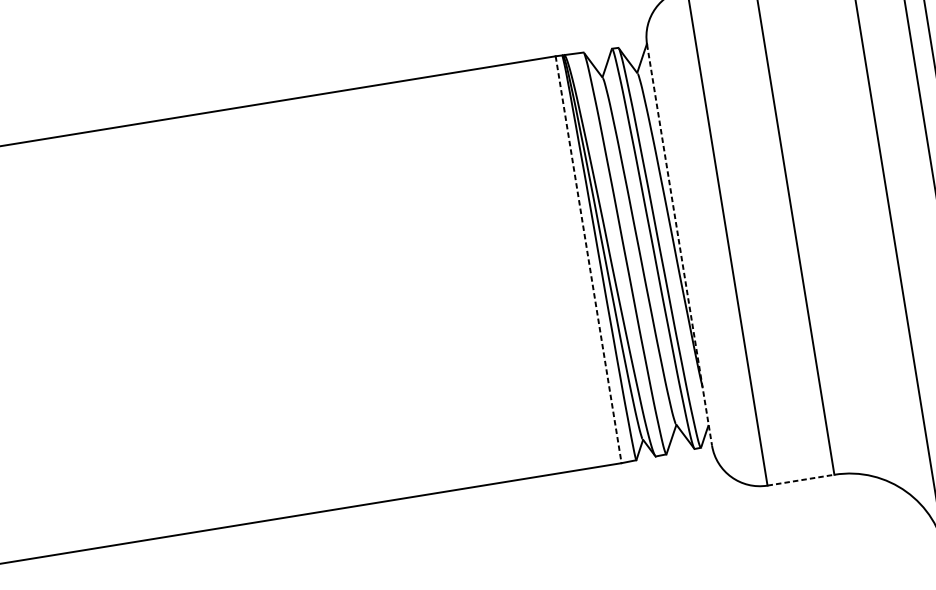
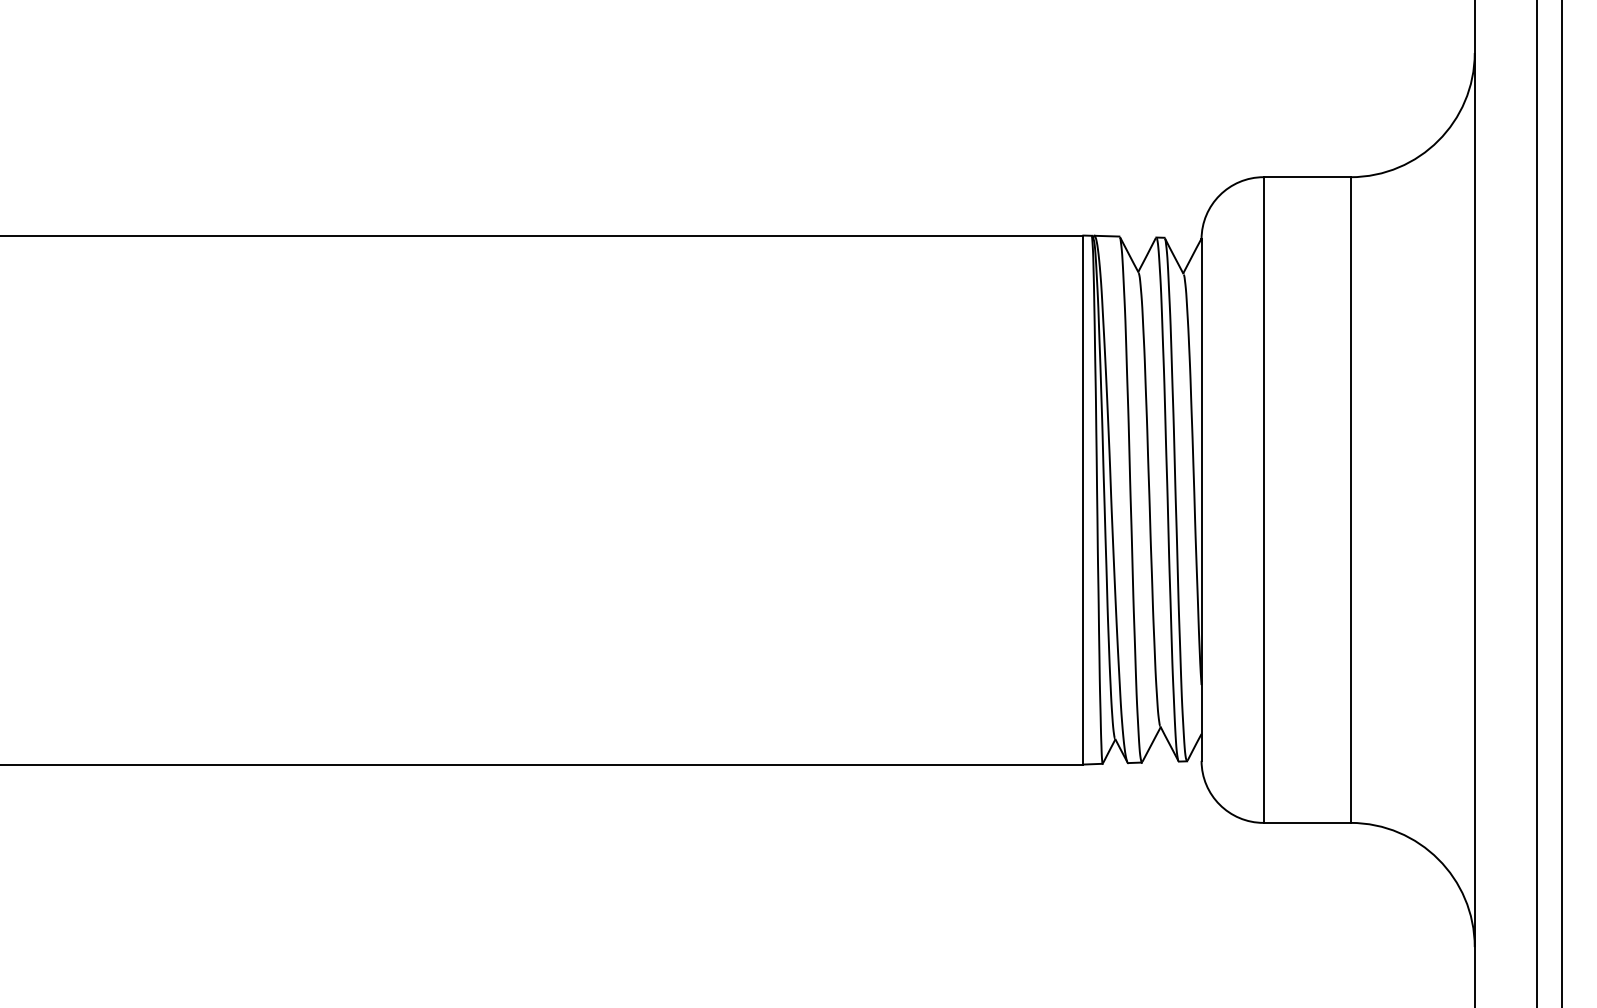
line: (679, 245) -> (1201, 500), dashed -> solid
line: (588, 260) -> (1083, 500), dashed -> solid
line: (801, 479) -> (1307, 822), dashed -> solid

